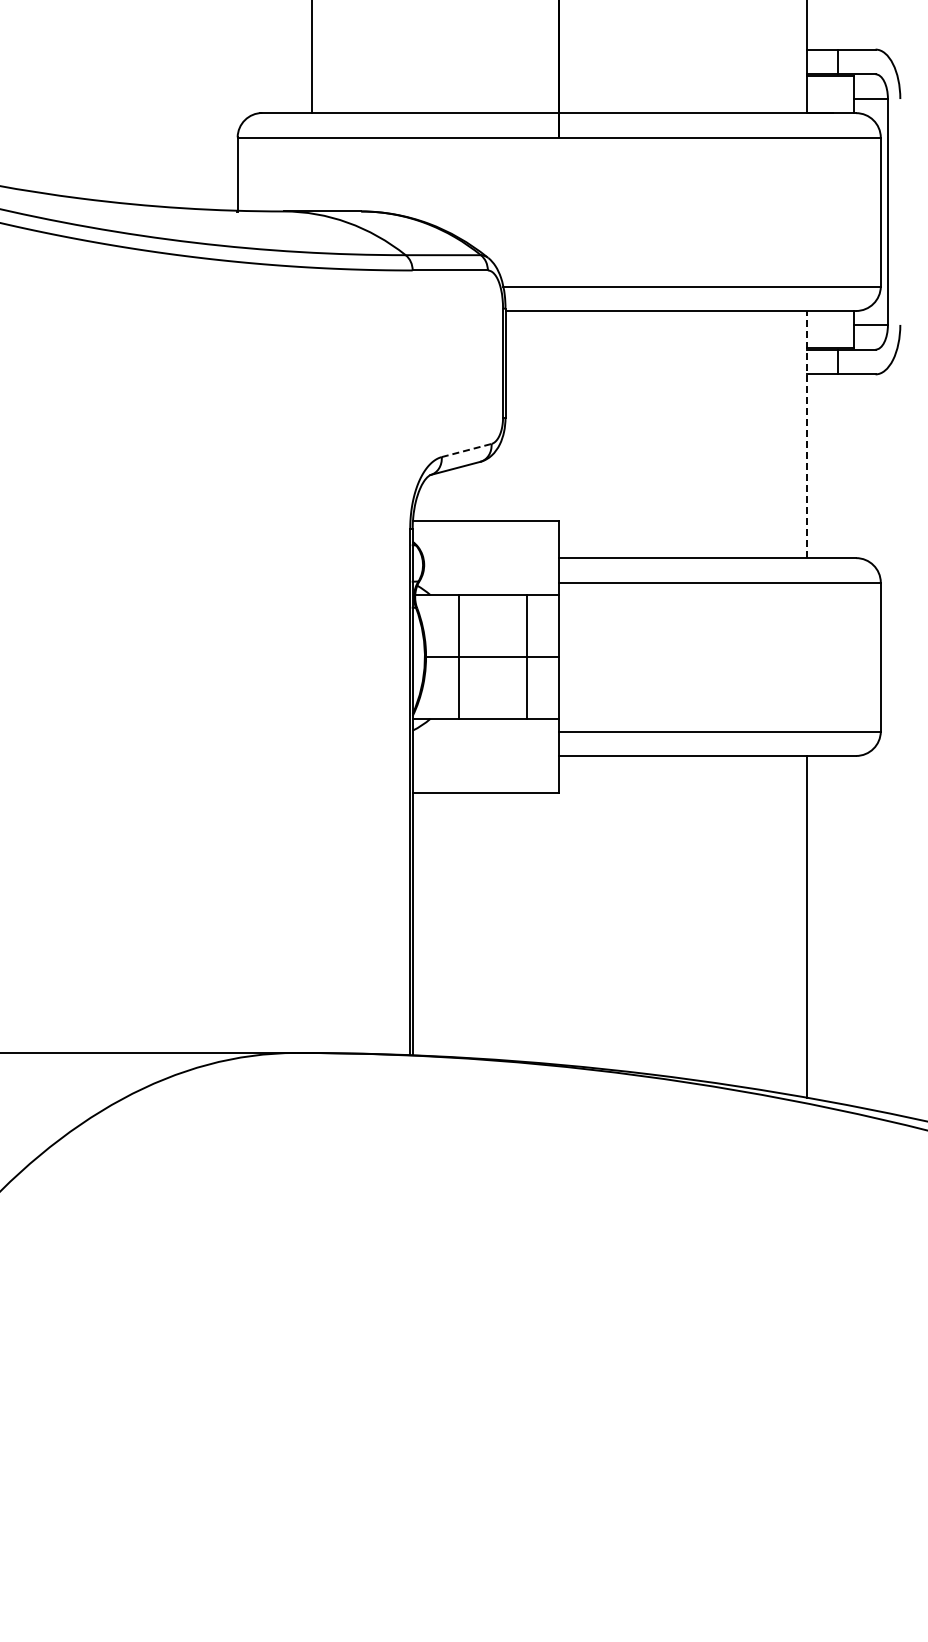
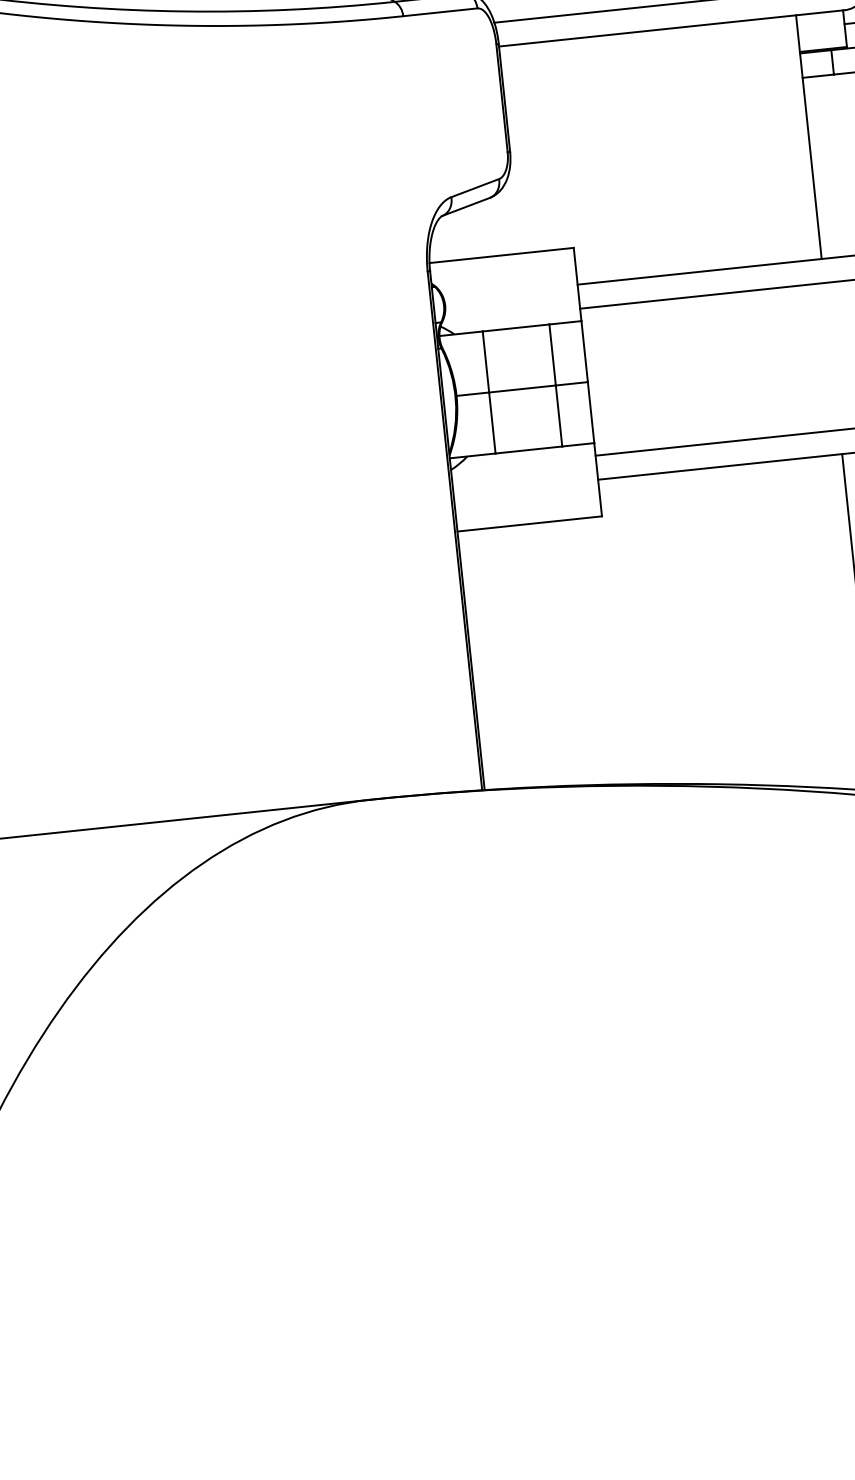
line: (806, 434) -> (808, 137), dashed -> solid
line: (466, 450) -> (475, 188), dashed -> solid

